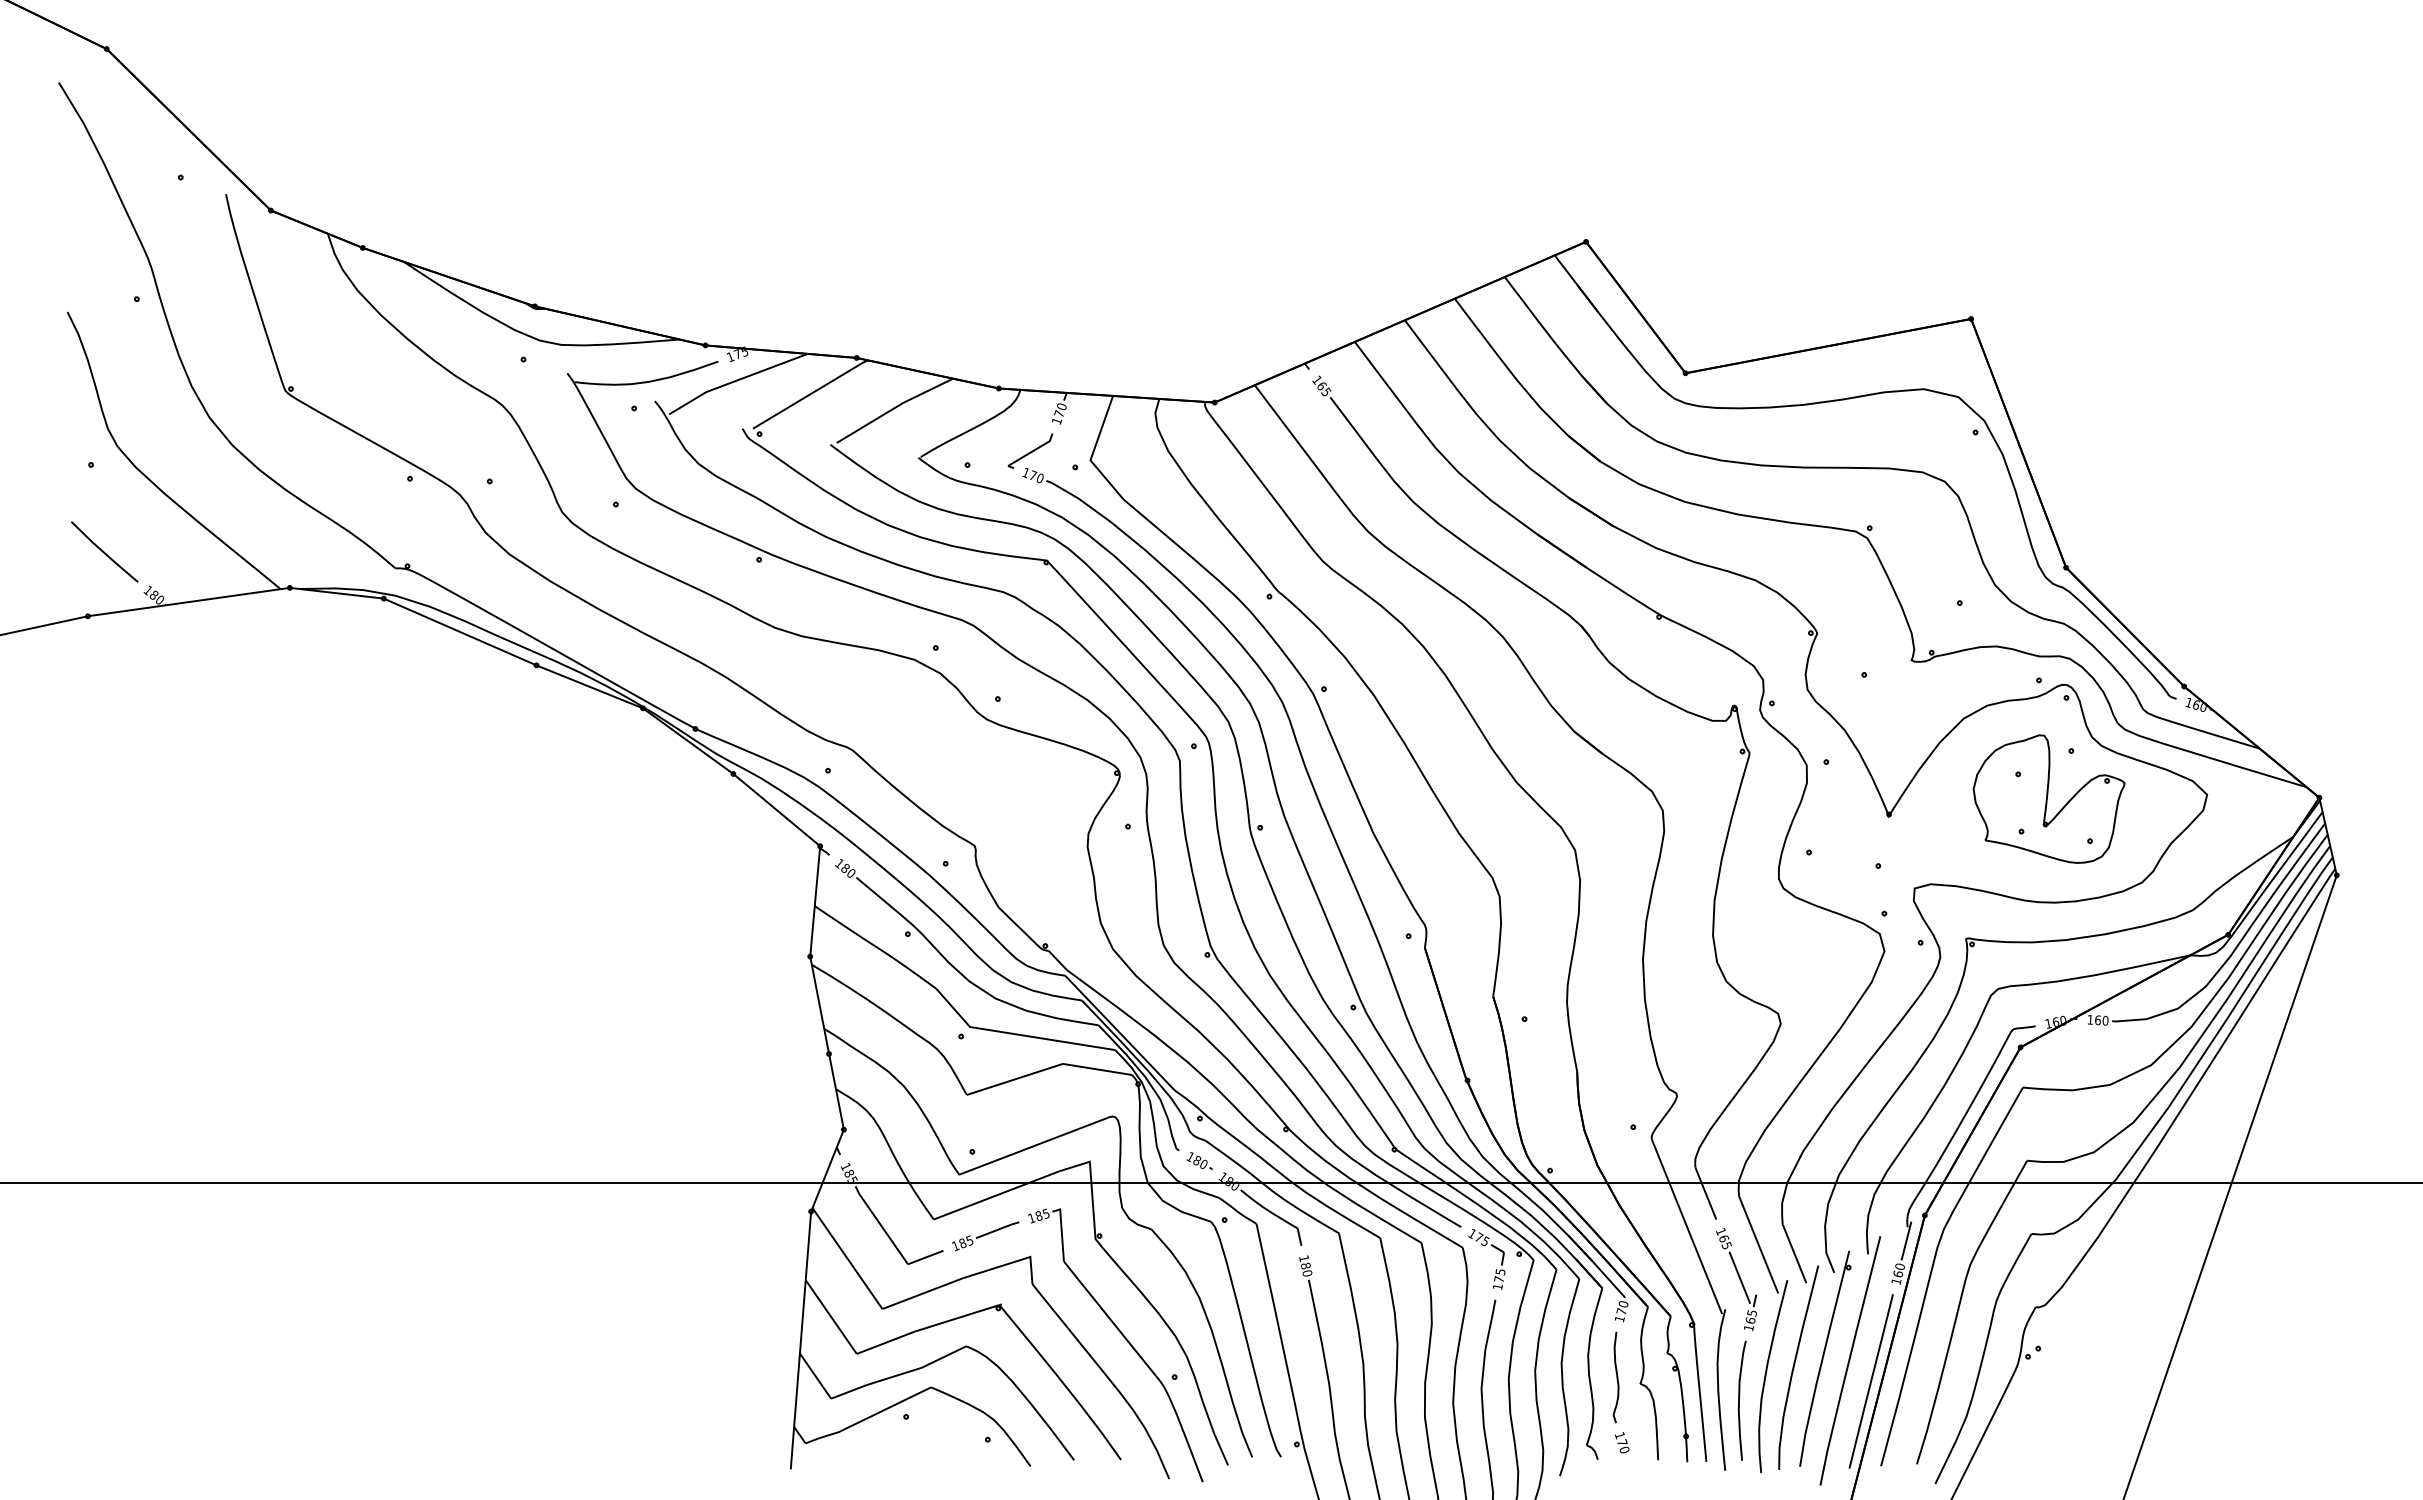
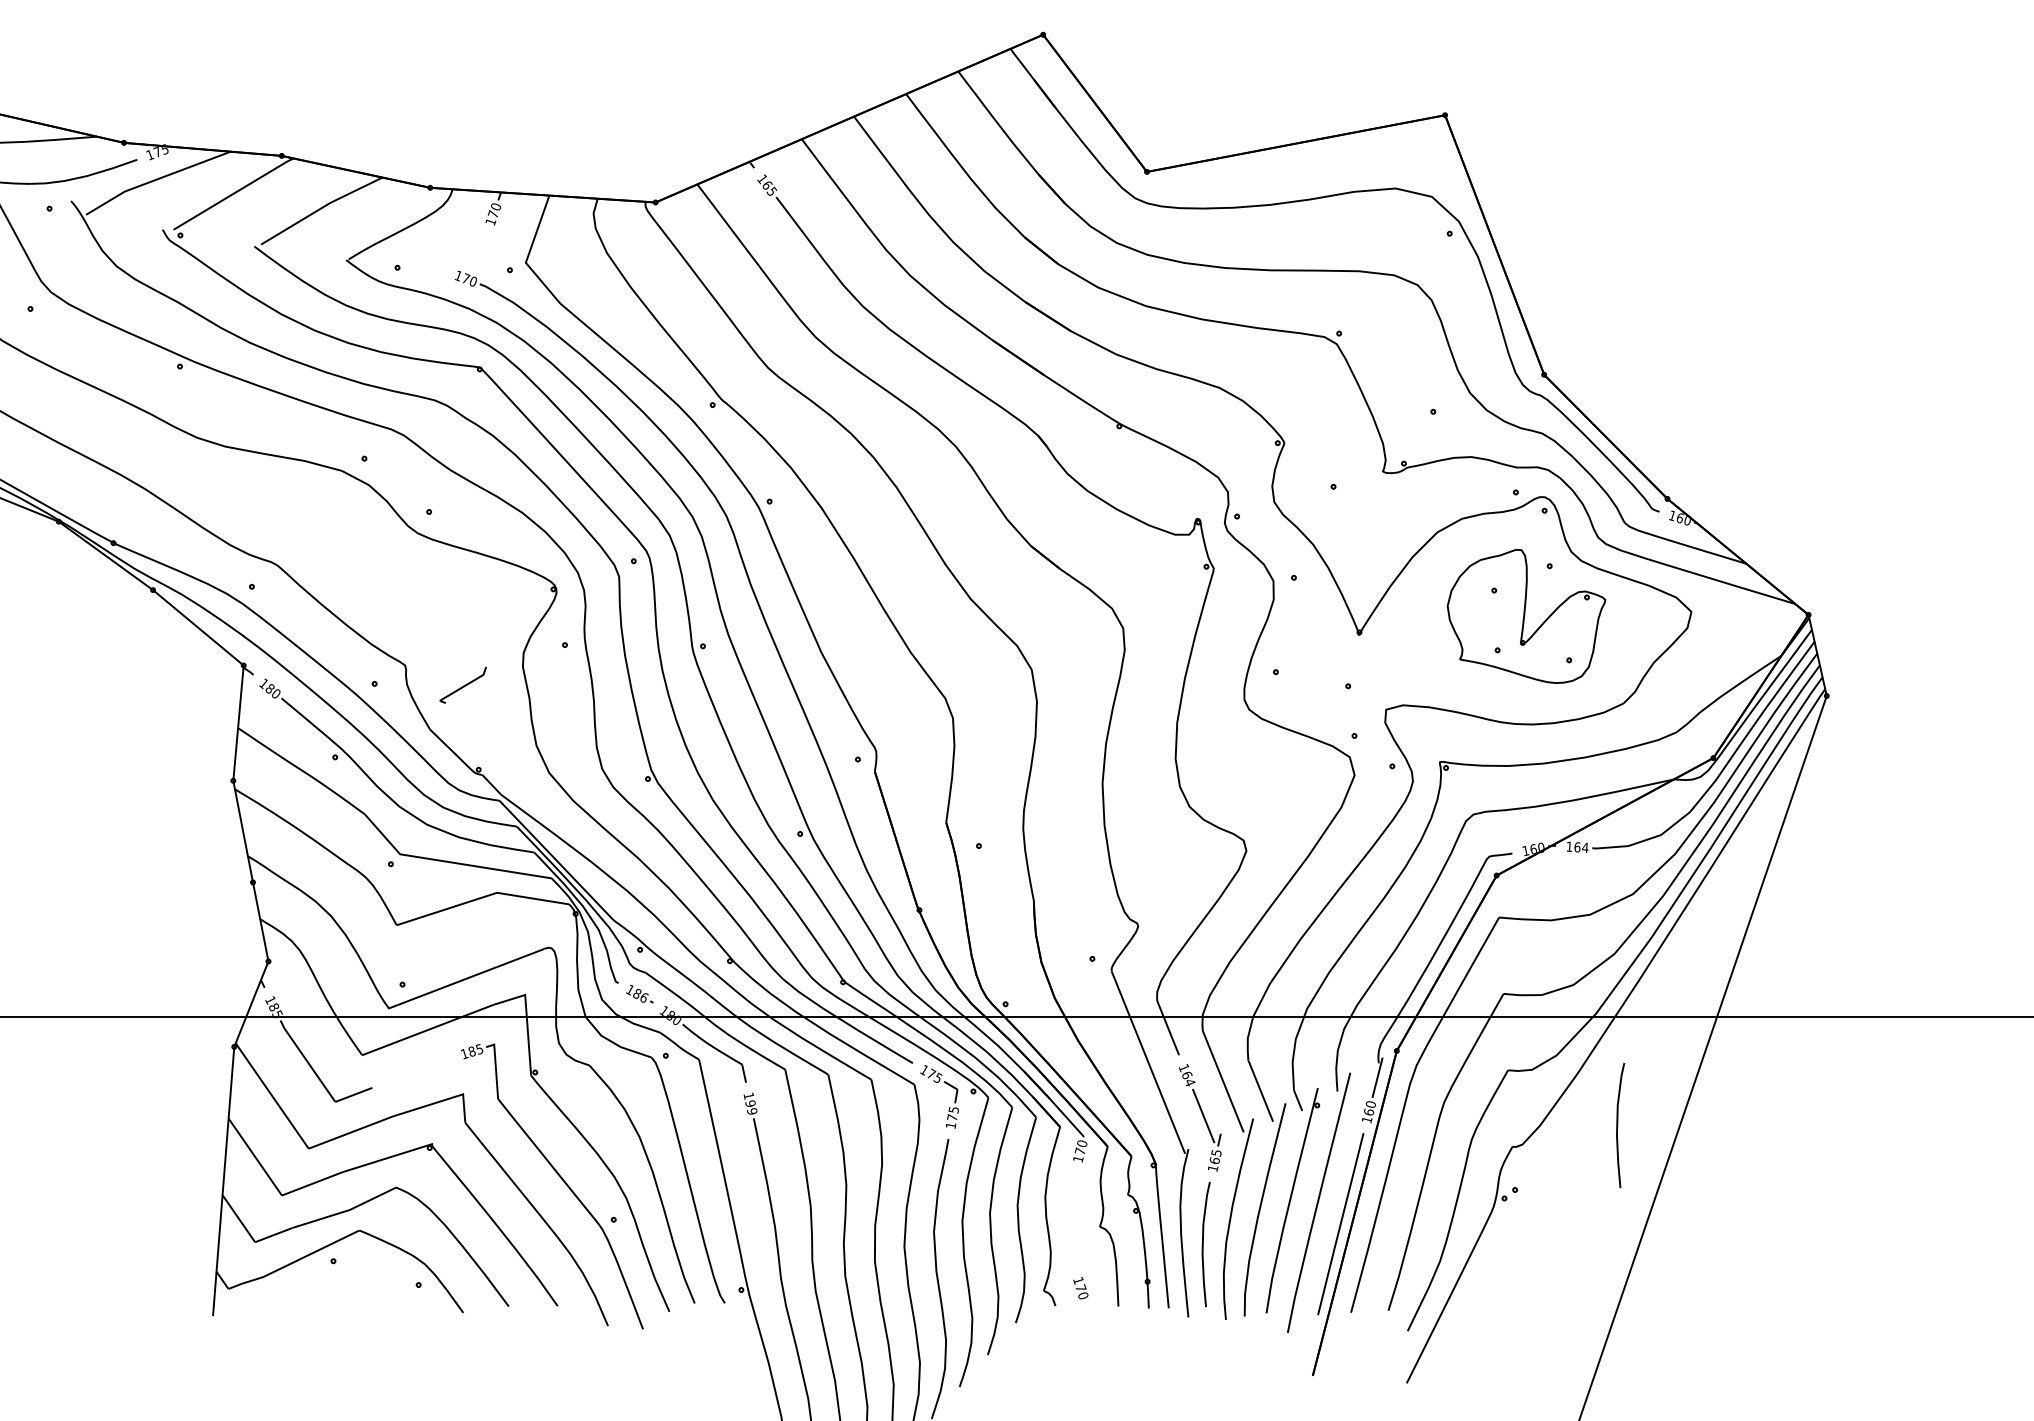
part: (1030, 450) -> (463, 684), moved
text: (2105, 1020) -> (1585, 847), 160 -> 164
text: (1204, 1164) -> (644, 997), 180 -> 186
part: (985, 1236) -> (416, 1072), removed
text: (1726, 1245) -> (1189, 1082), 165 -> 164
text: (1305, 1269) -> (750, 1107), 180 -> 199
curve: (2136, 1286) -> (1617, 1125), added
part: (1615, 1377) -> (1073, 1220), removed

